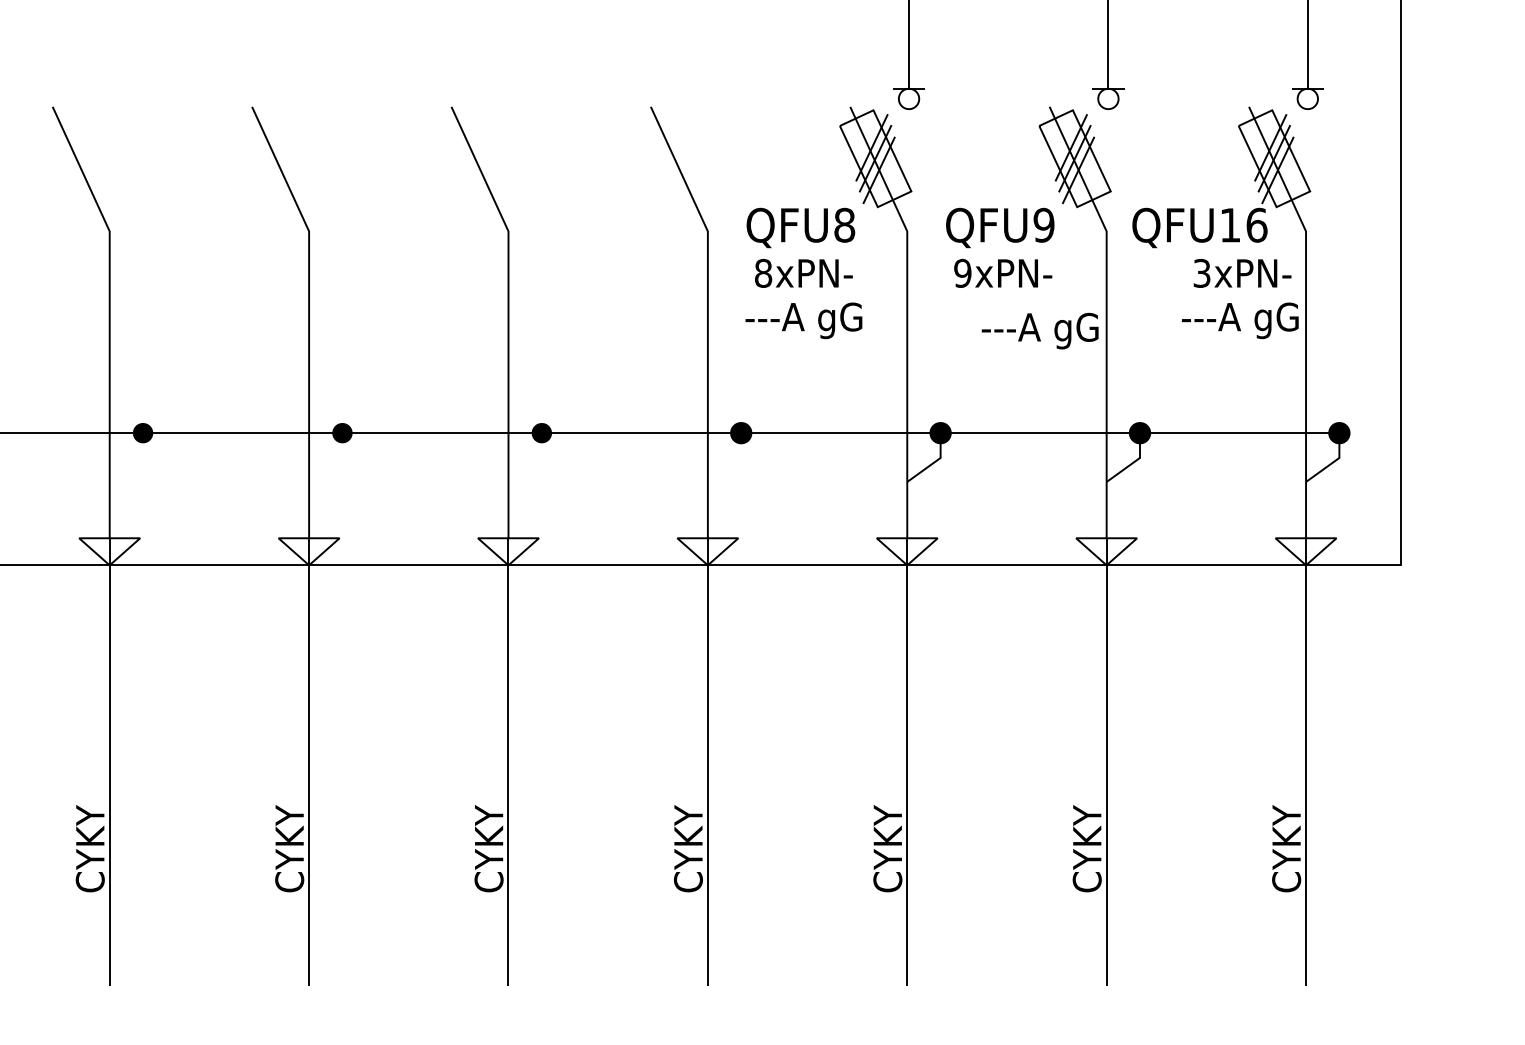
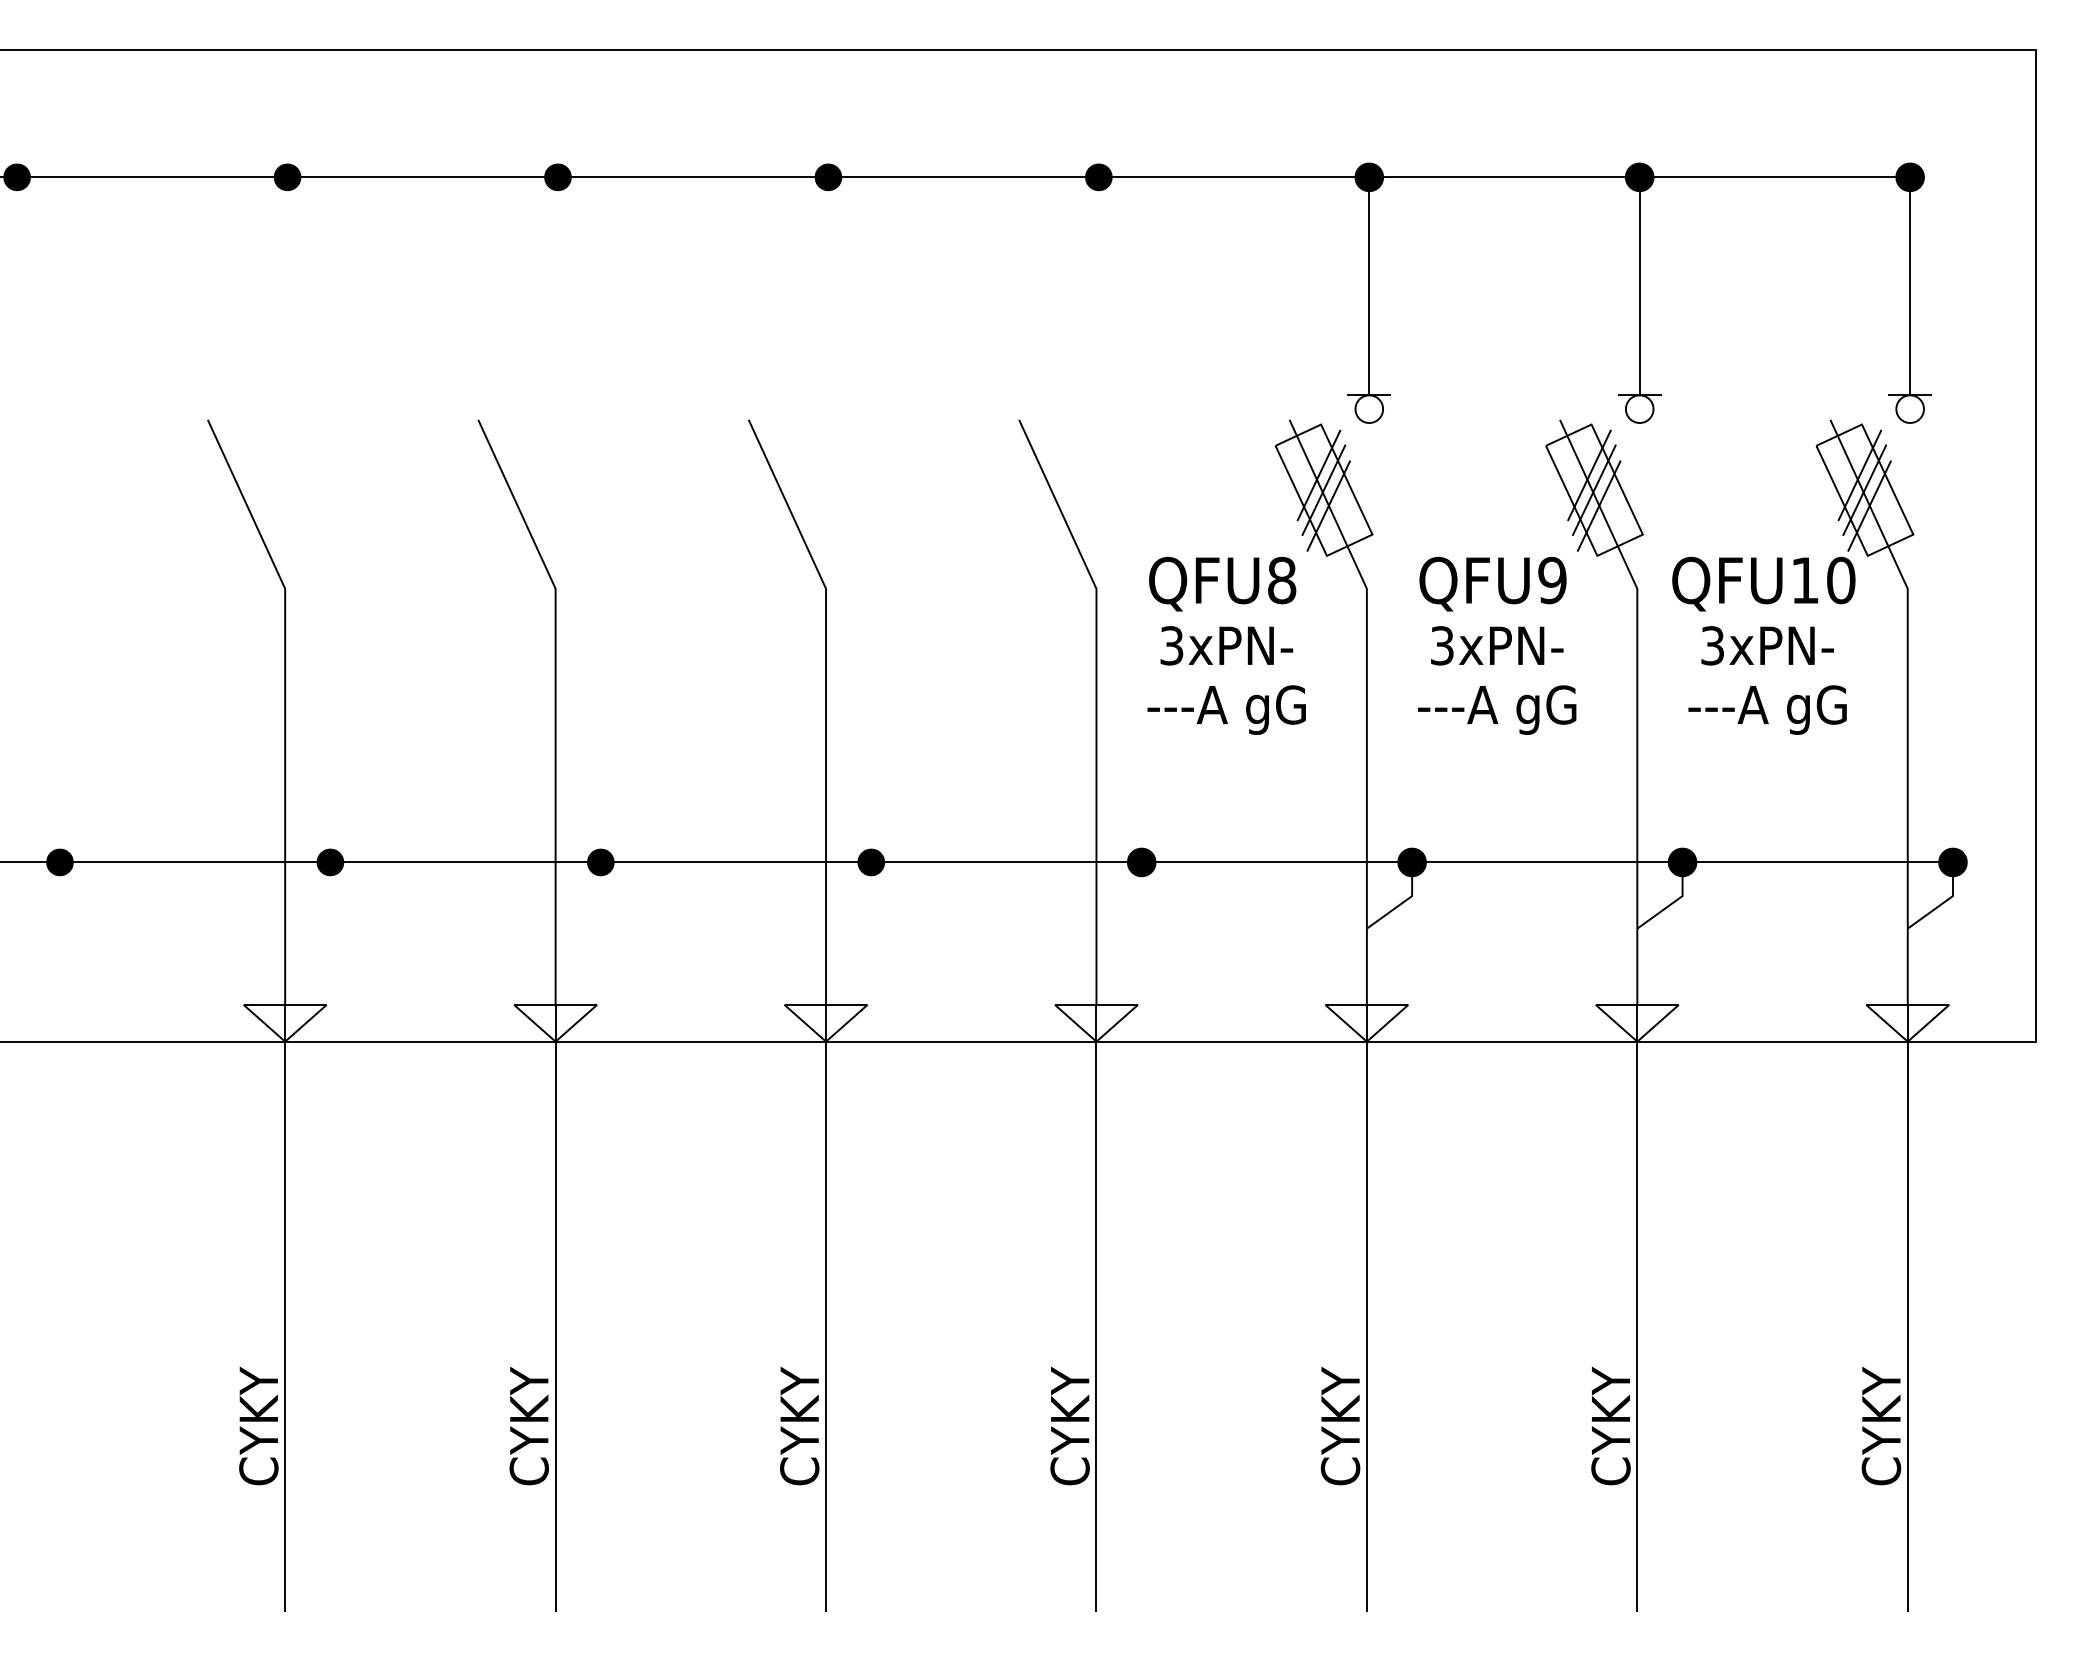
text: (1257, 225) -> (1841, 580), QFU16 -> QFU10
text: (763, 273) -> (1171, 645), 8xPN- -> 3xPN-
text: (963, 273) -> (1442, 645), 9xPN- -> 3xPN-
text: (1242, 273) -> (1767, 645), moved
text: (1240, 320) -> (1767, 709), moved
text: (1040, 330) -> (1497, 709), moved

